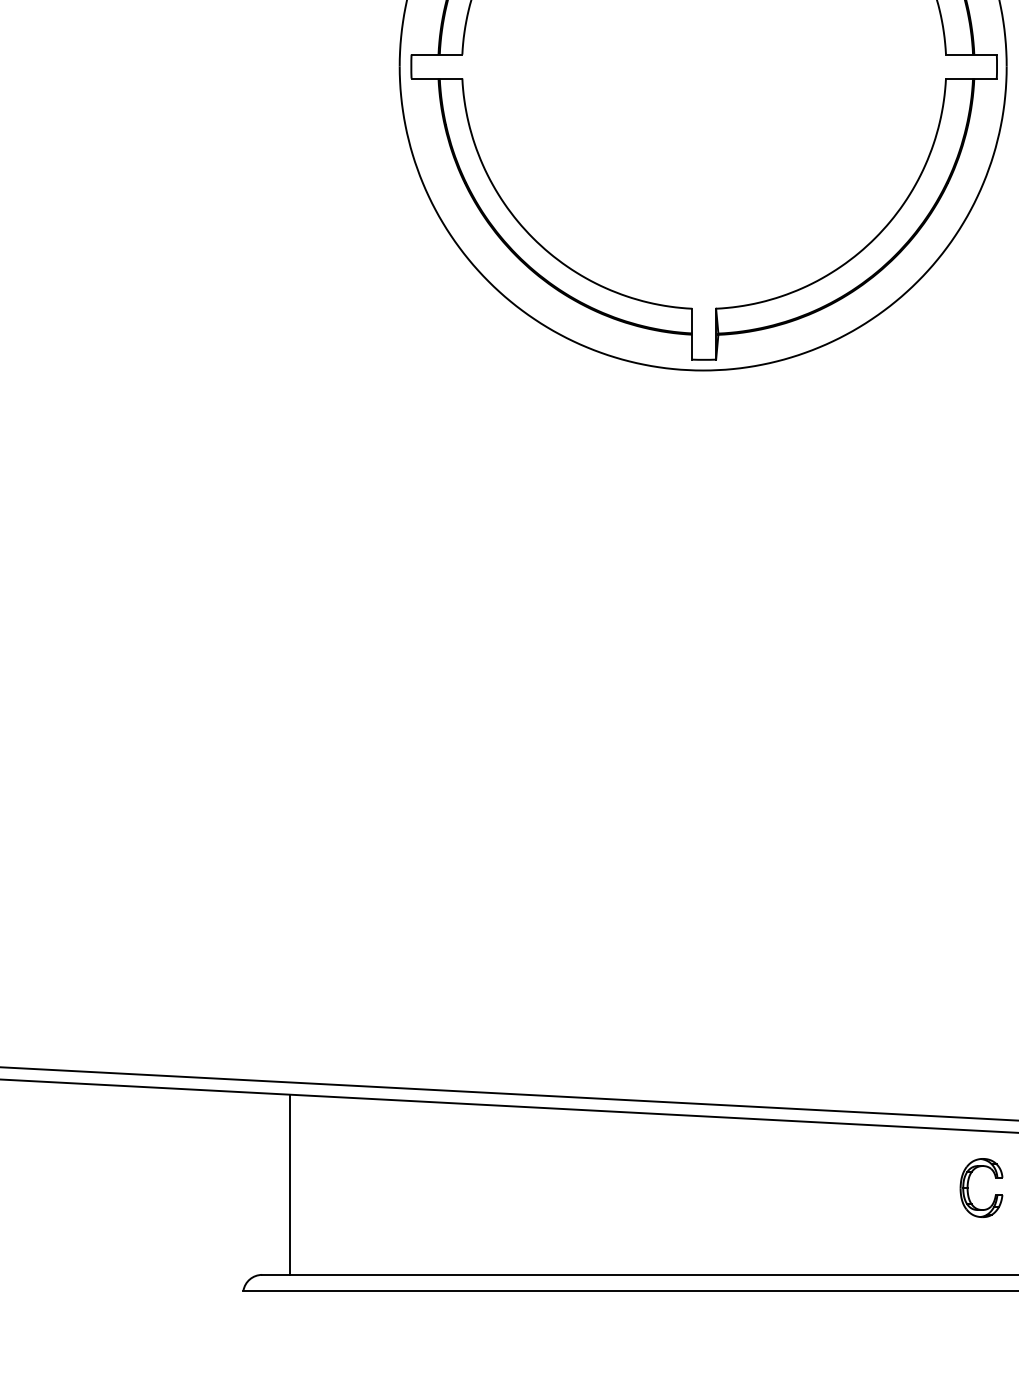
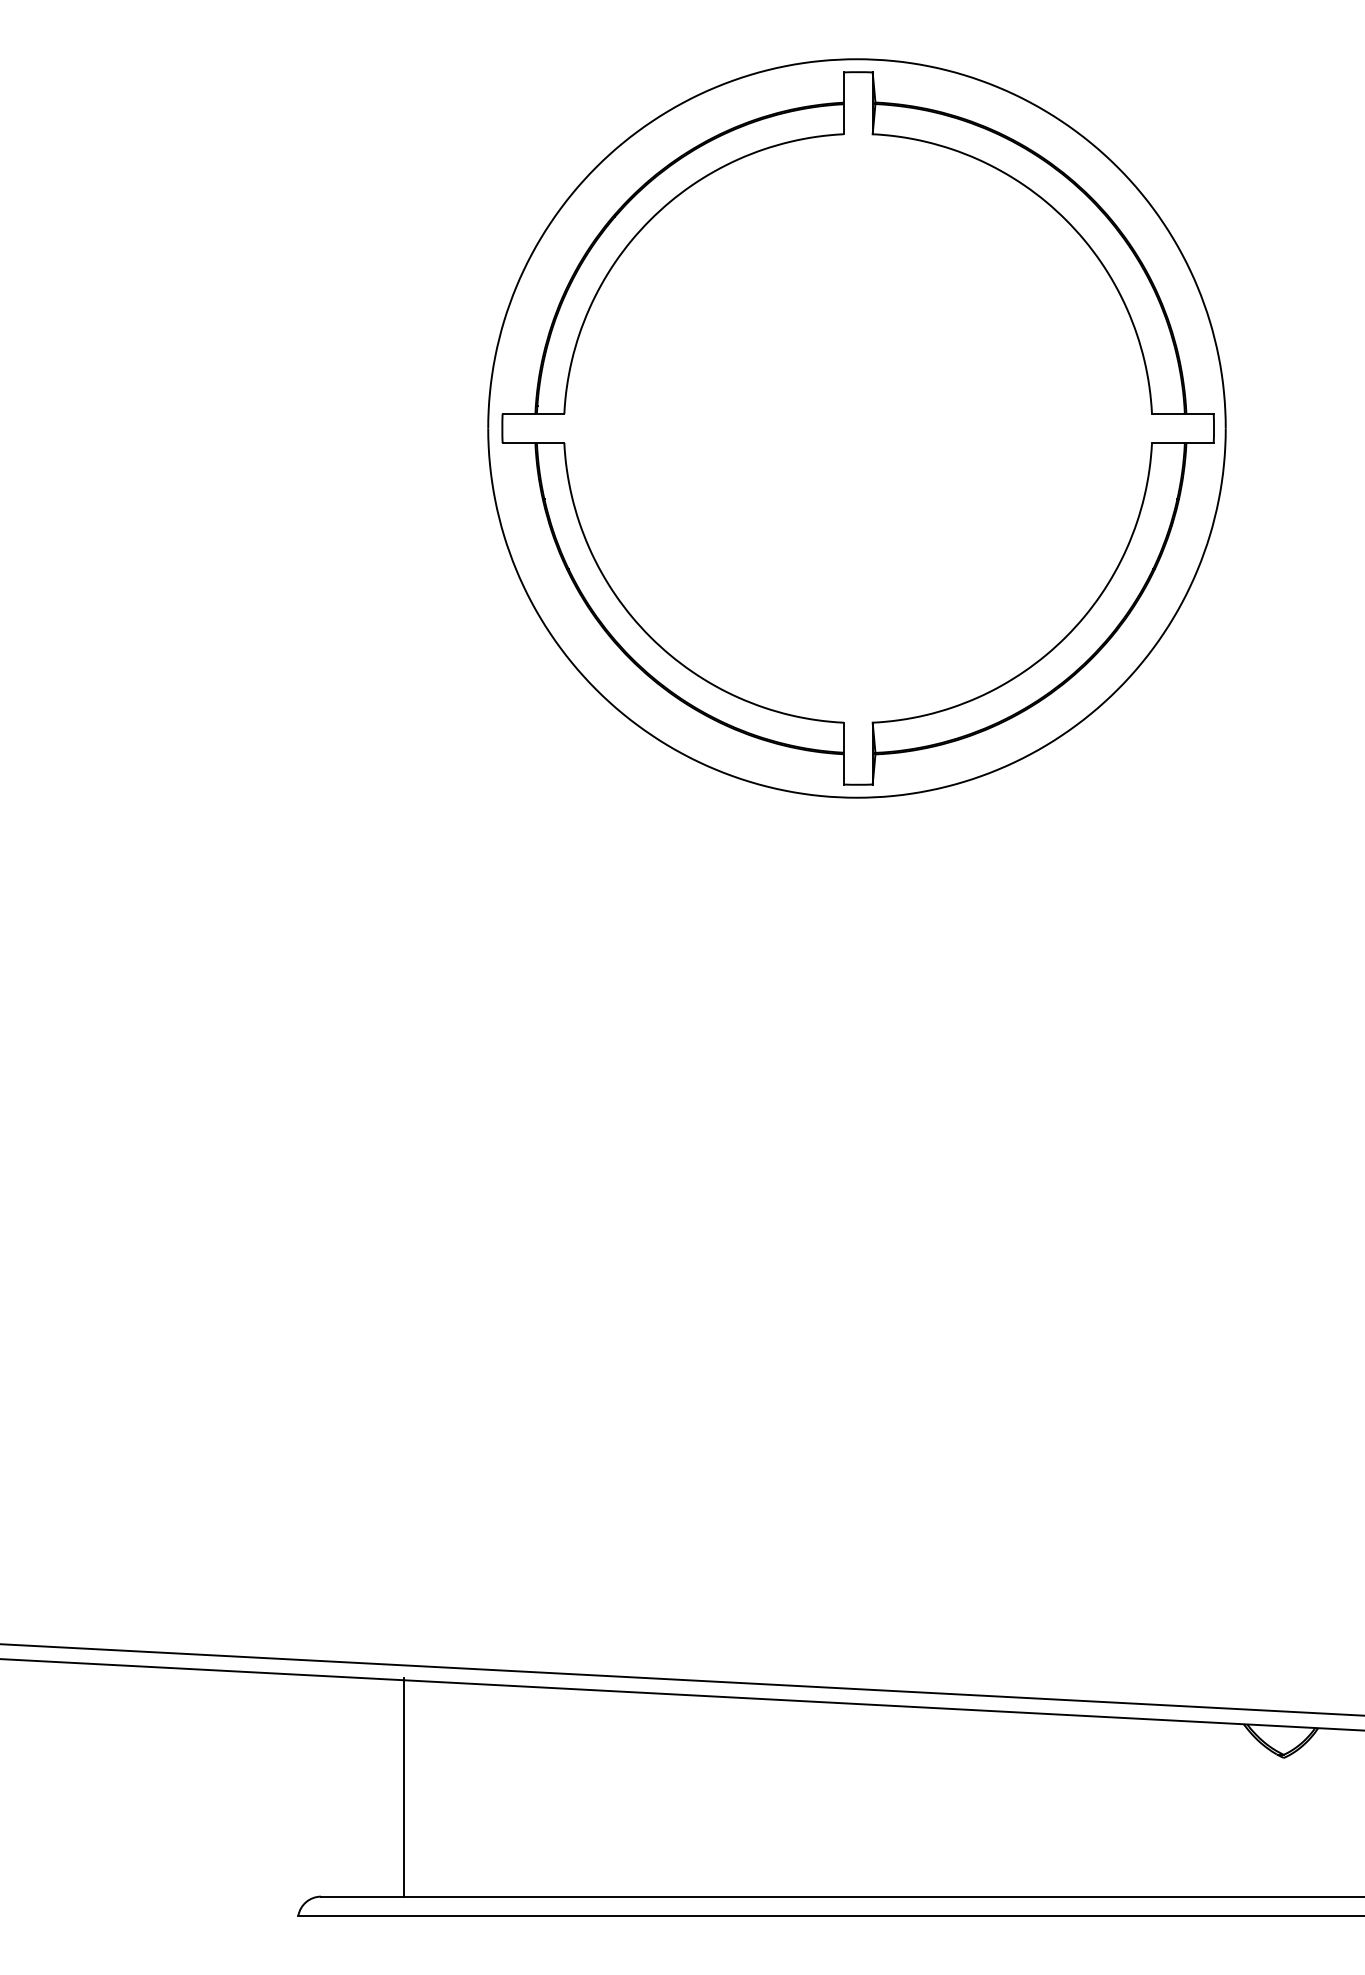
line: (289, 1184) -> (403, 1786), moved
part: (968, 1187) -> (1179, 1790), removed

